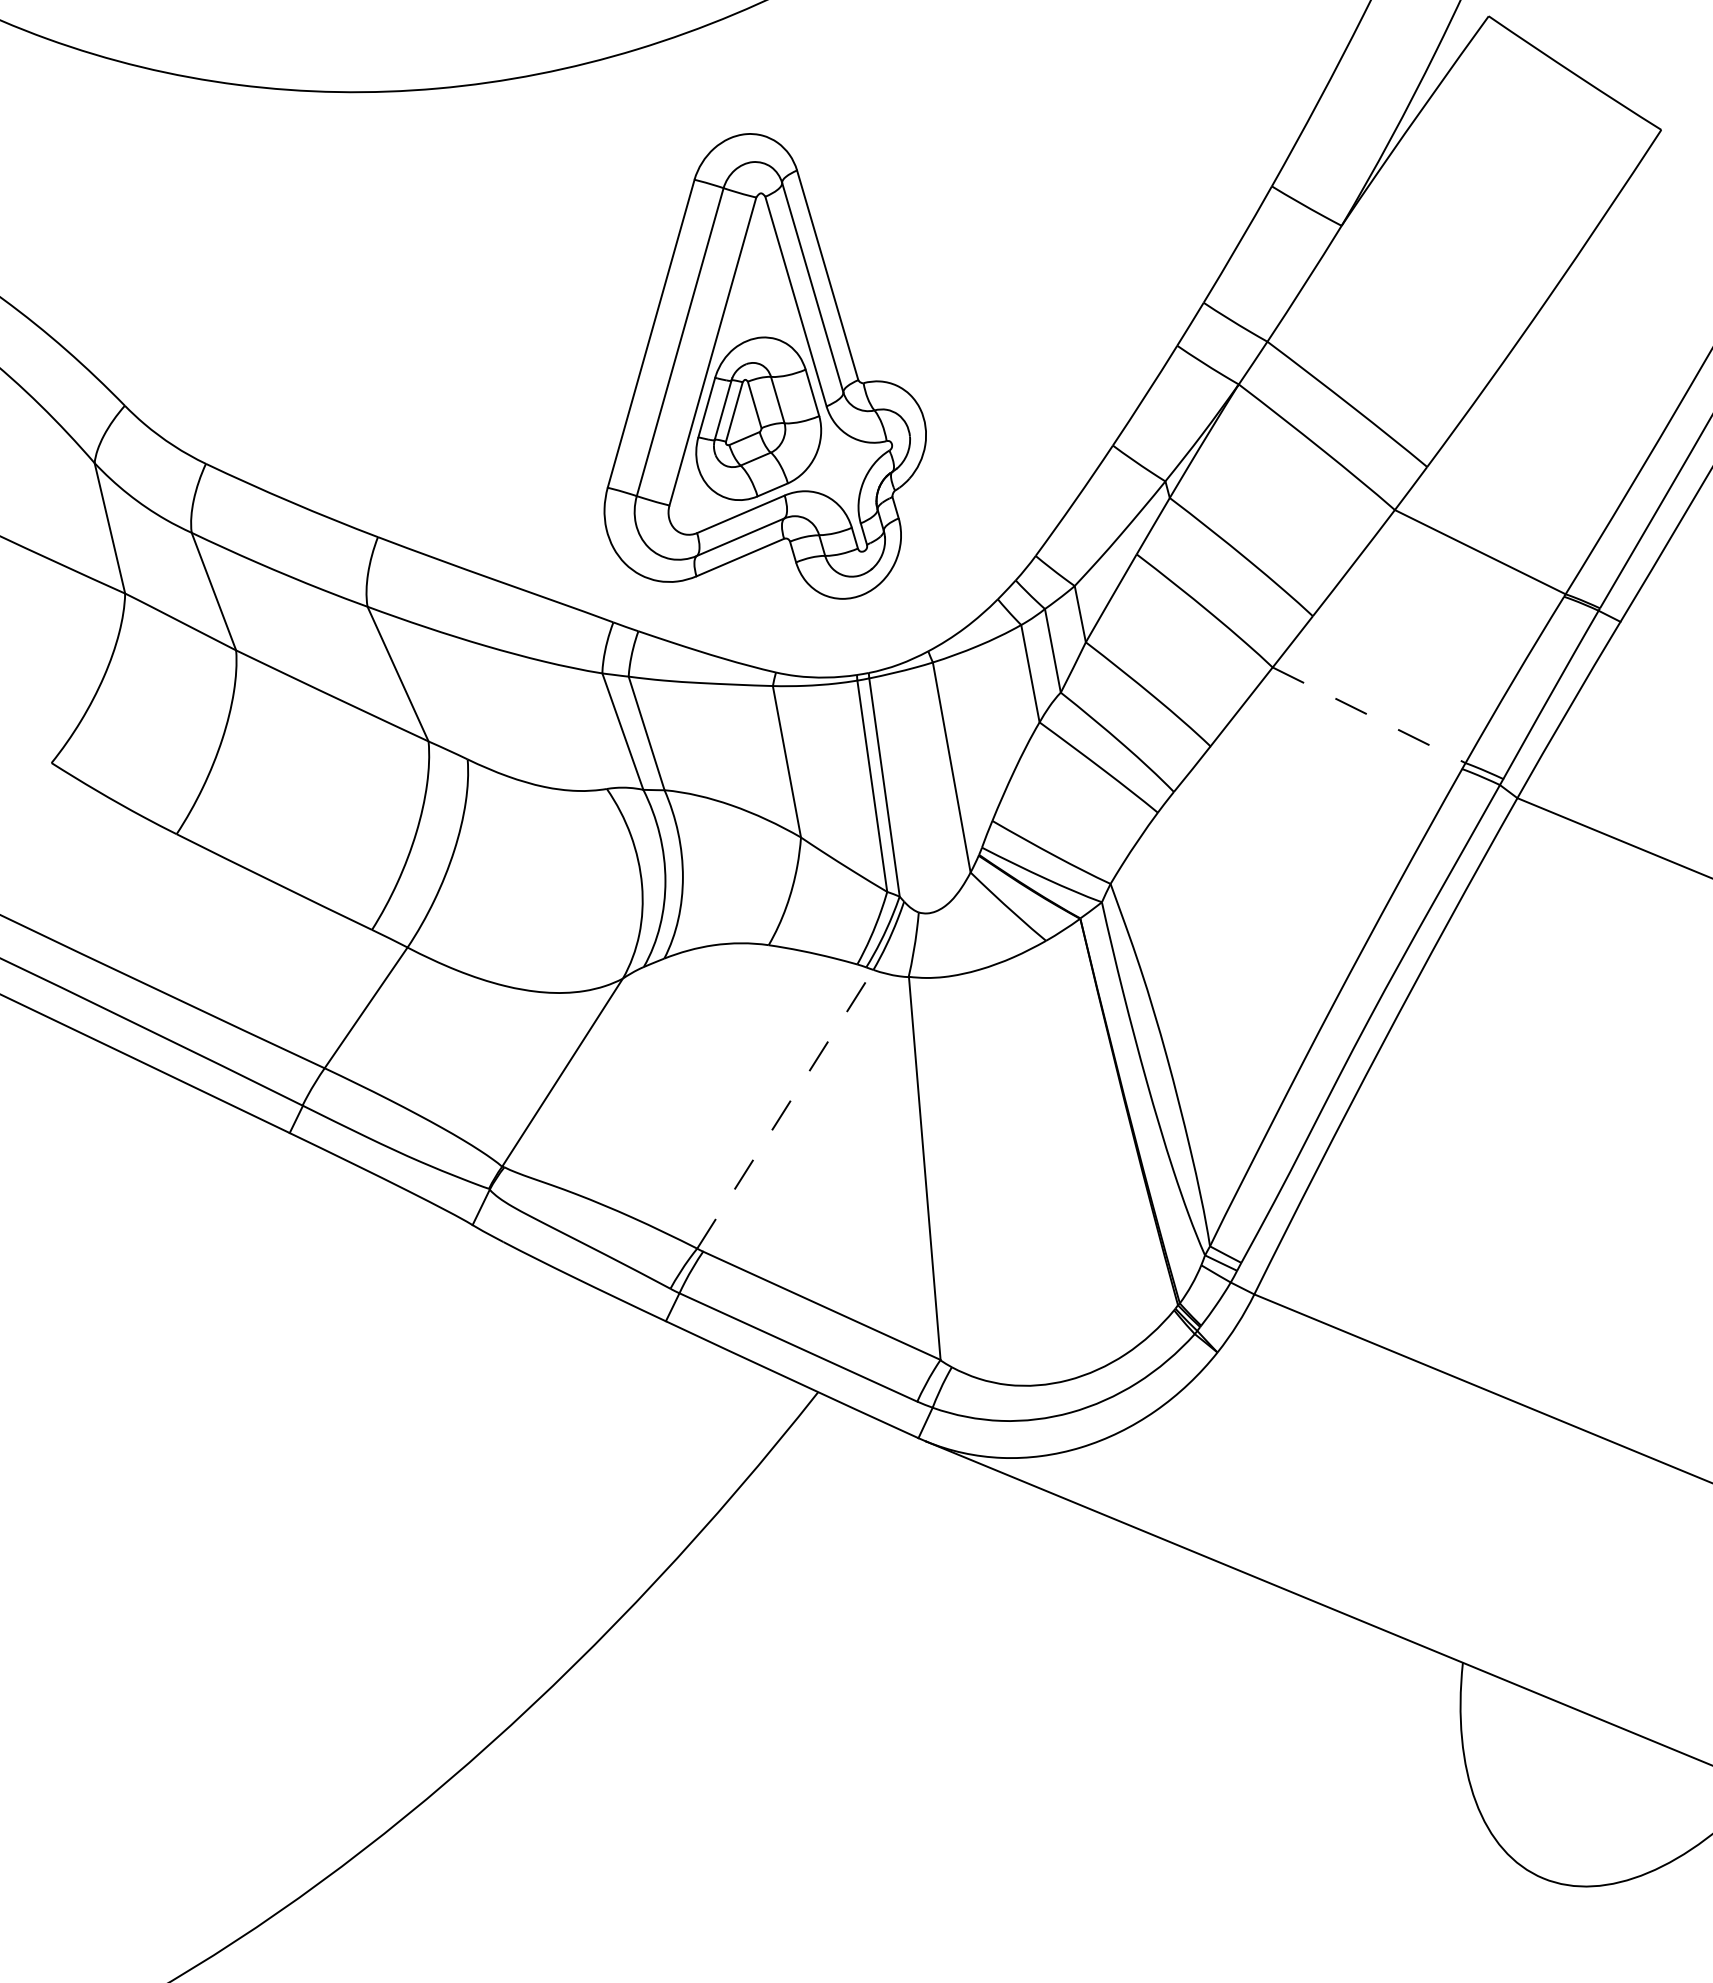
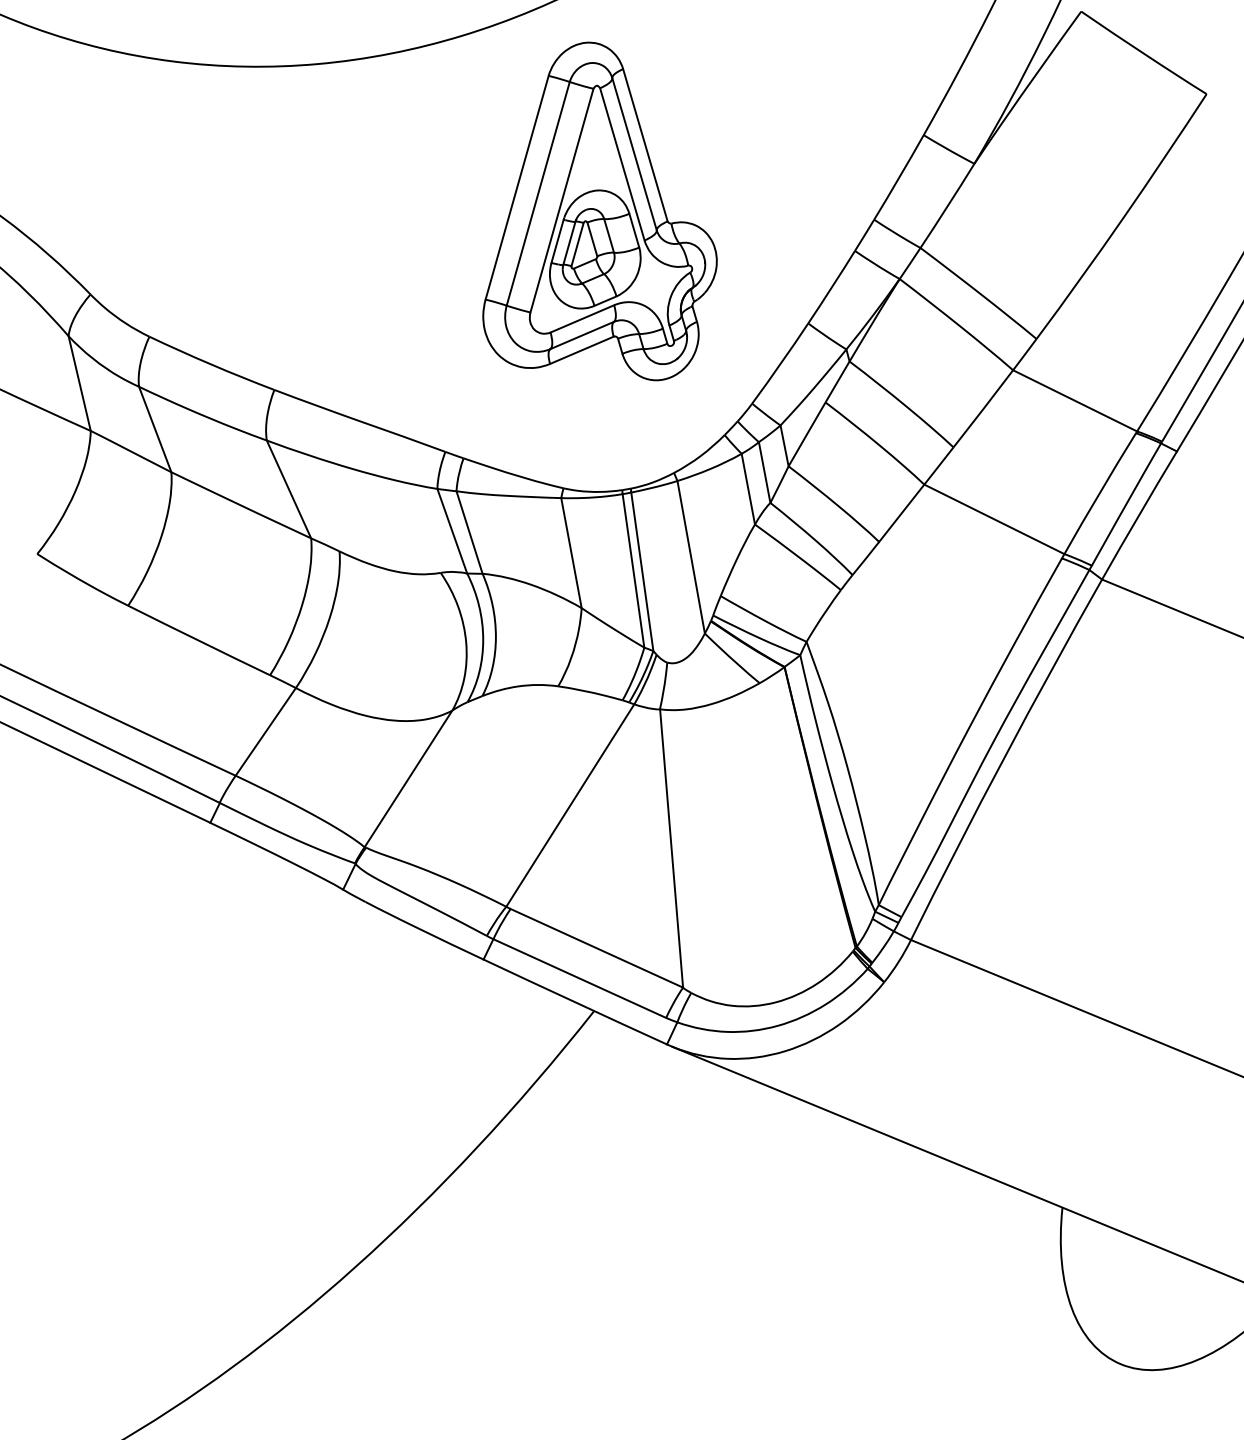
part: (764, 366) -> (599, 211), moved
line: (1369, 715) -> (994, 519), dashed -> solid
line: (785, 1109) -> (570, 805), dashed -> solid

